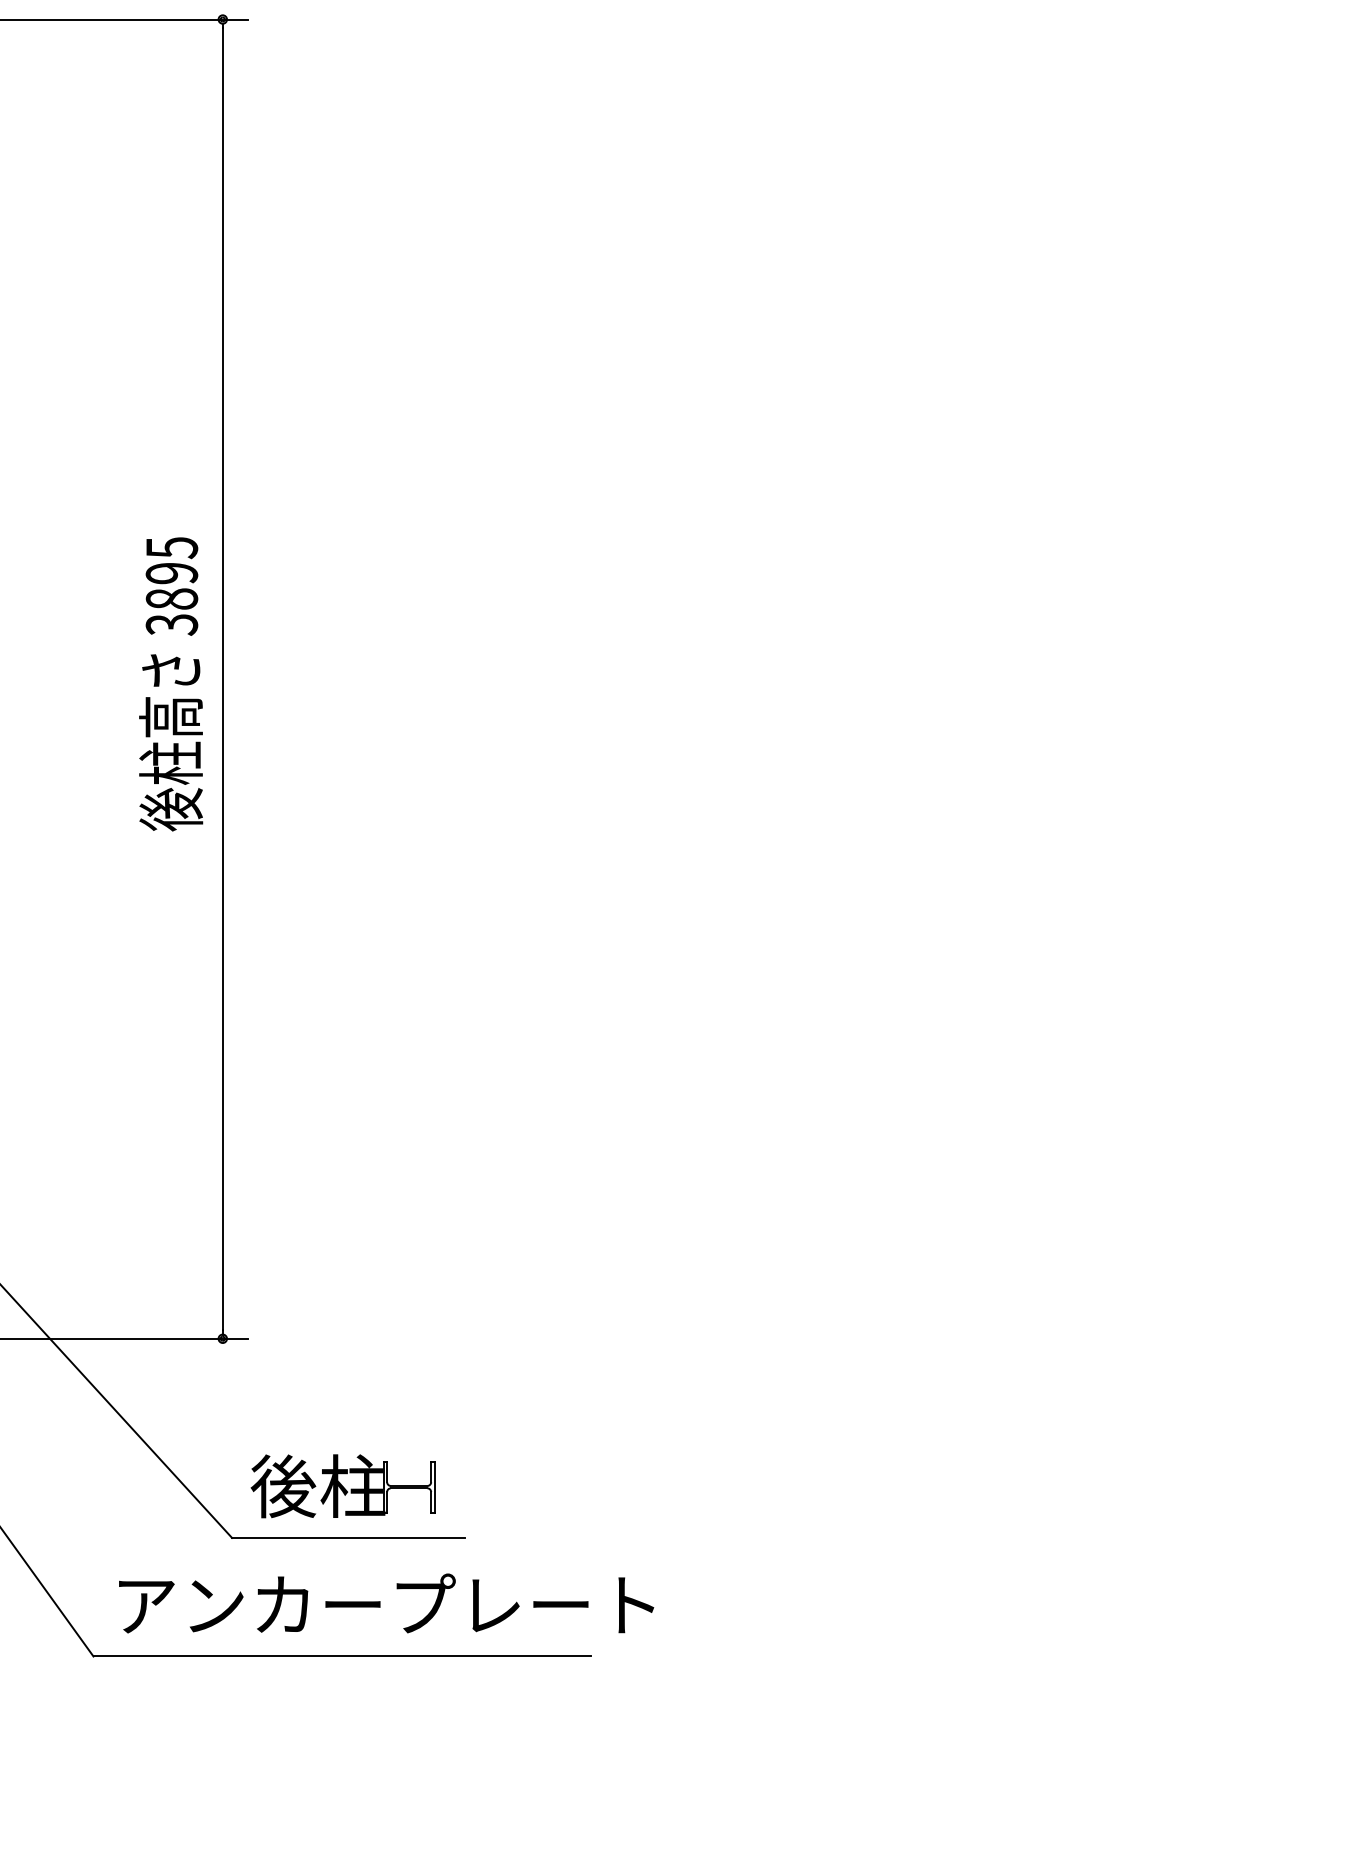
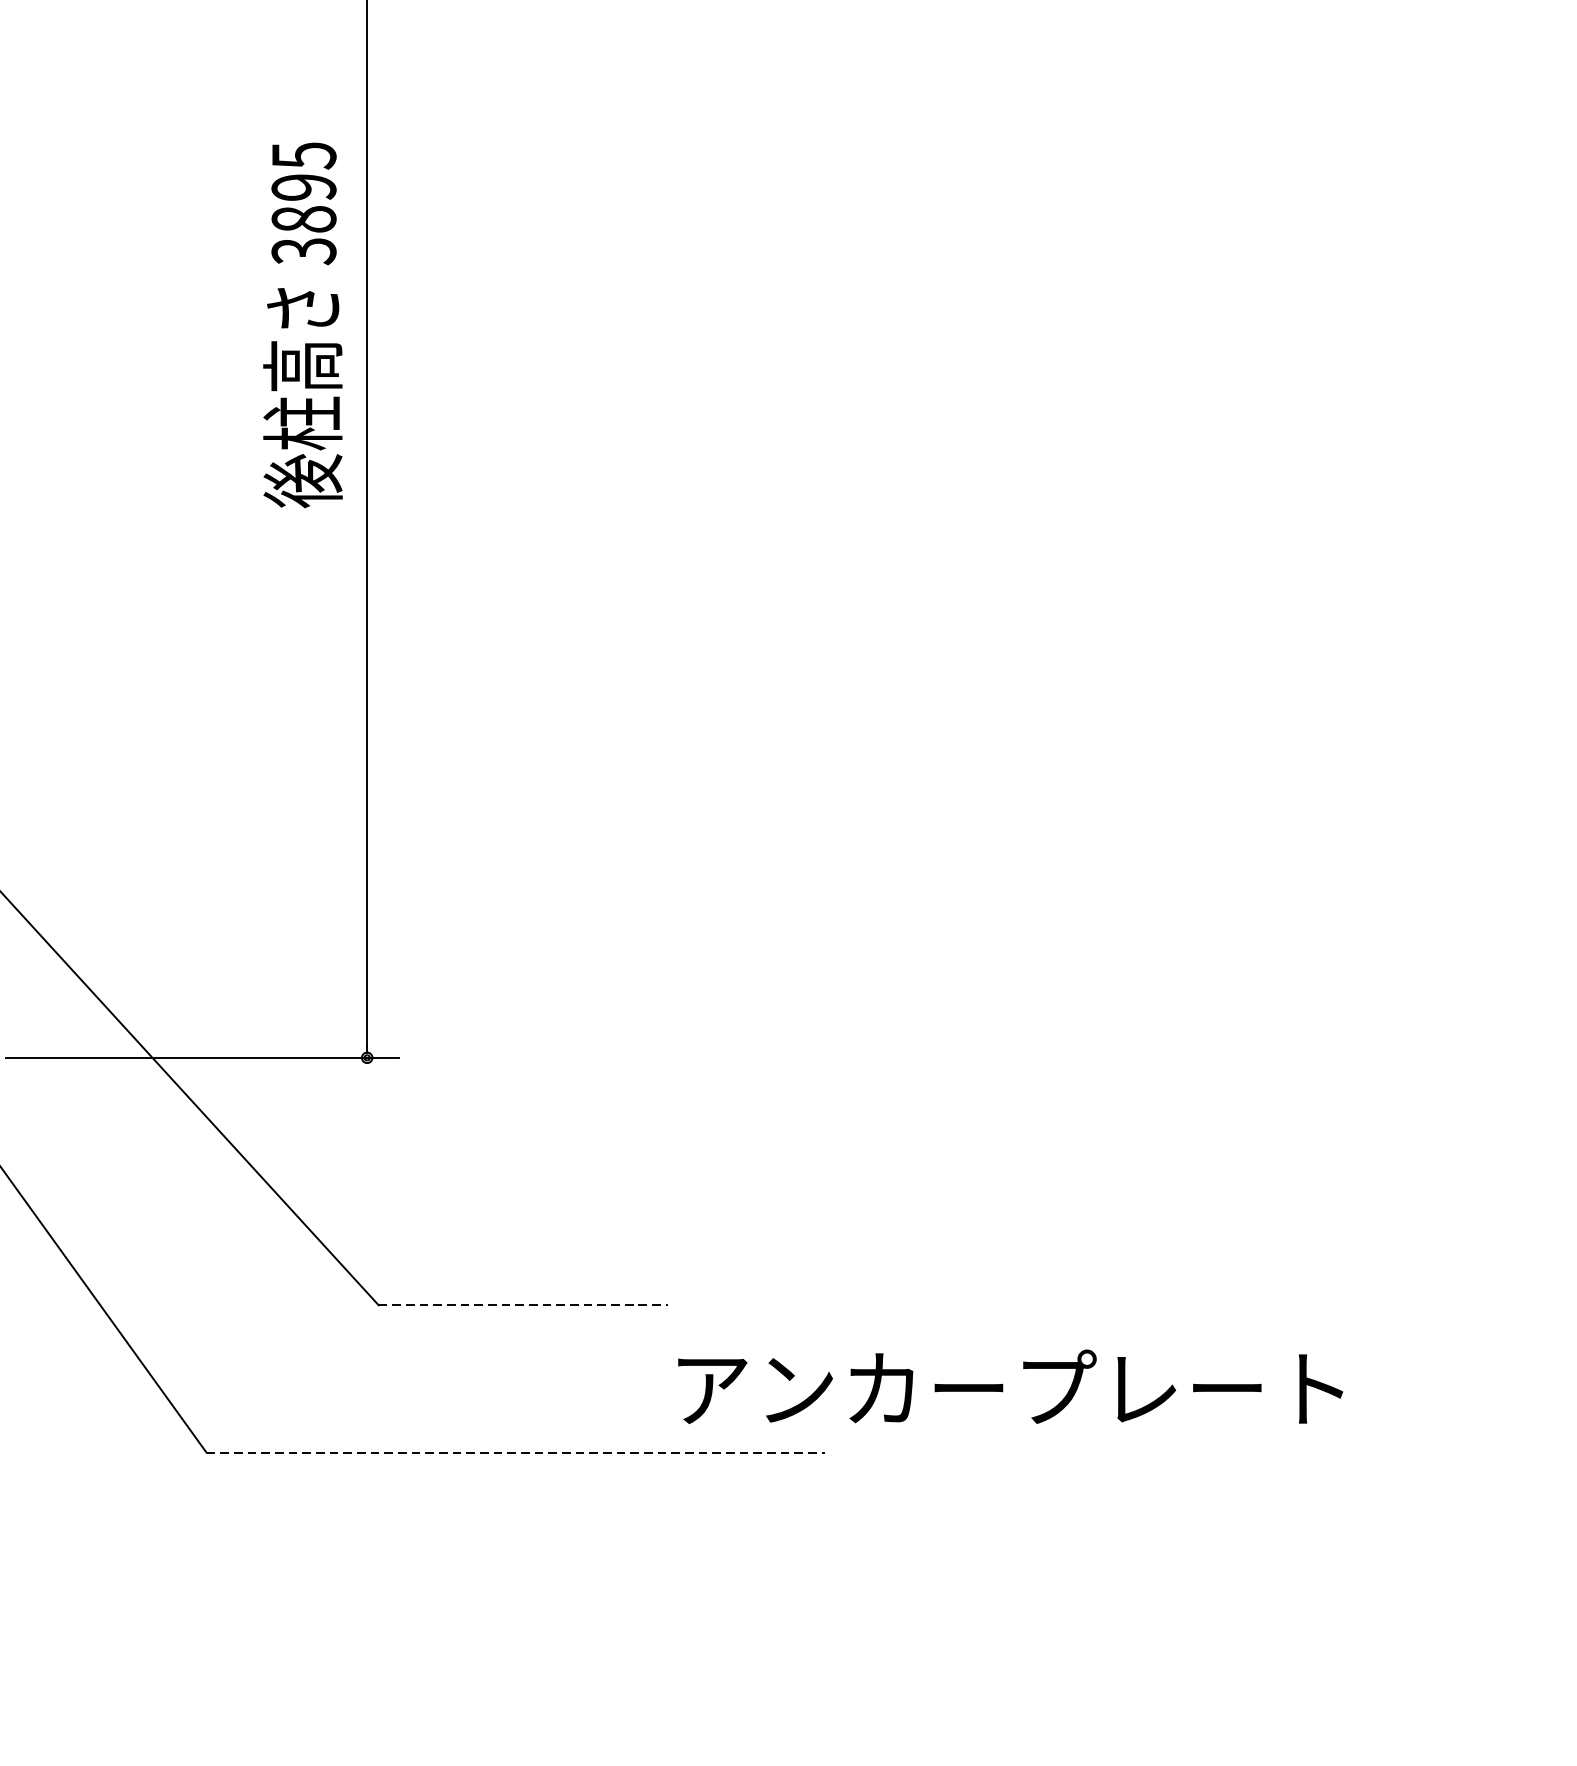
text: (171, 684) -> (303, 325), moved
part: (342, 1486) -> (515, 1241), removed
line: (348, 1537) -> (523, 1304), solid -> dashed
text: (386, 1603) -> (1010, 1386), moved
line: (342, 1656) -> (515, 1452), solid -> dashed

